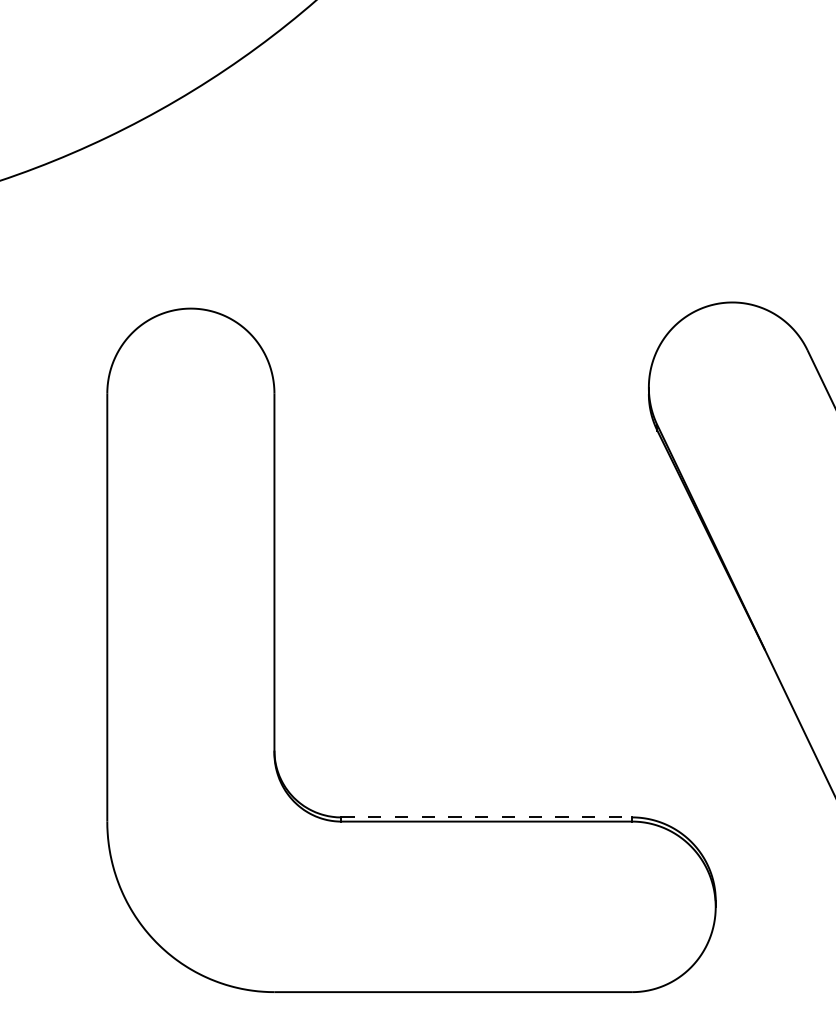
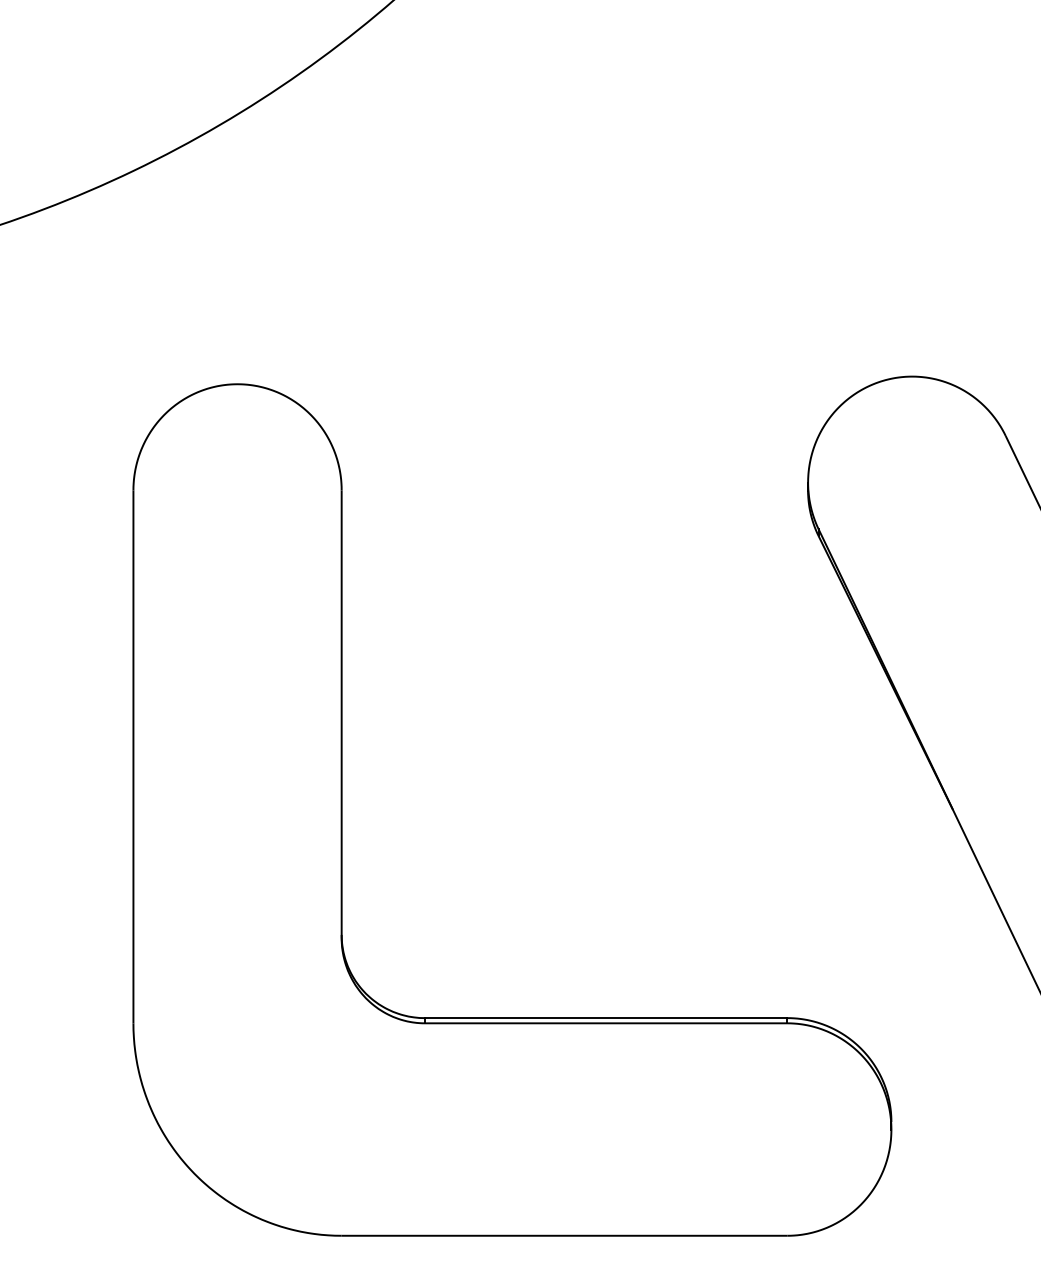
line: (487, 817) -> (606, 1018), dashed -> solid

